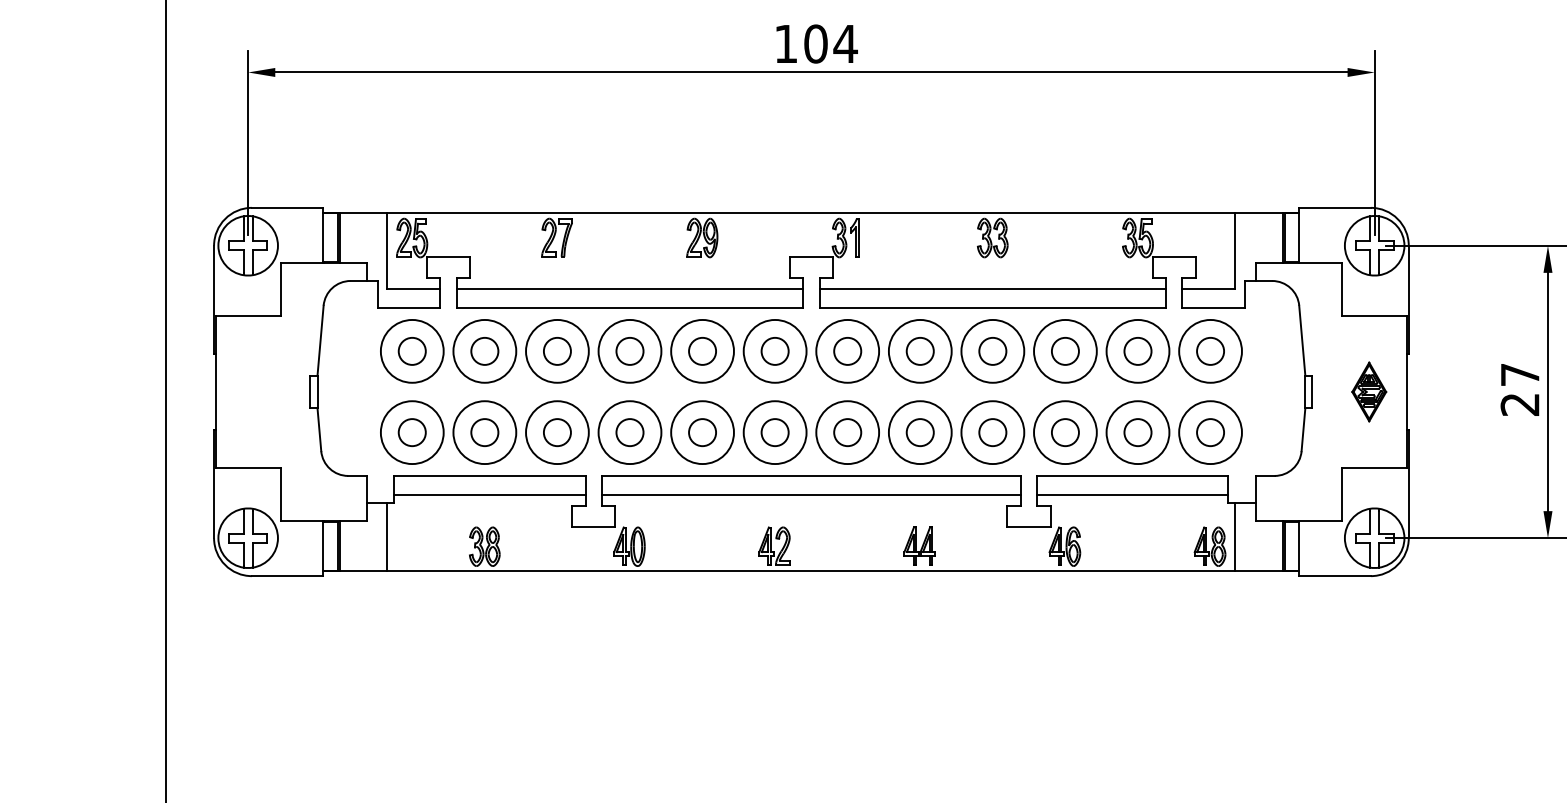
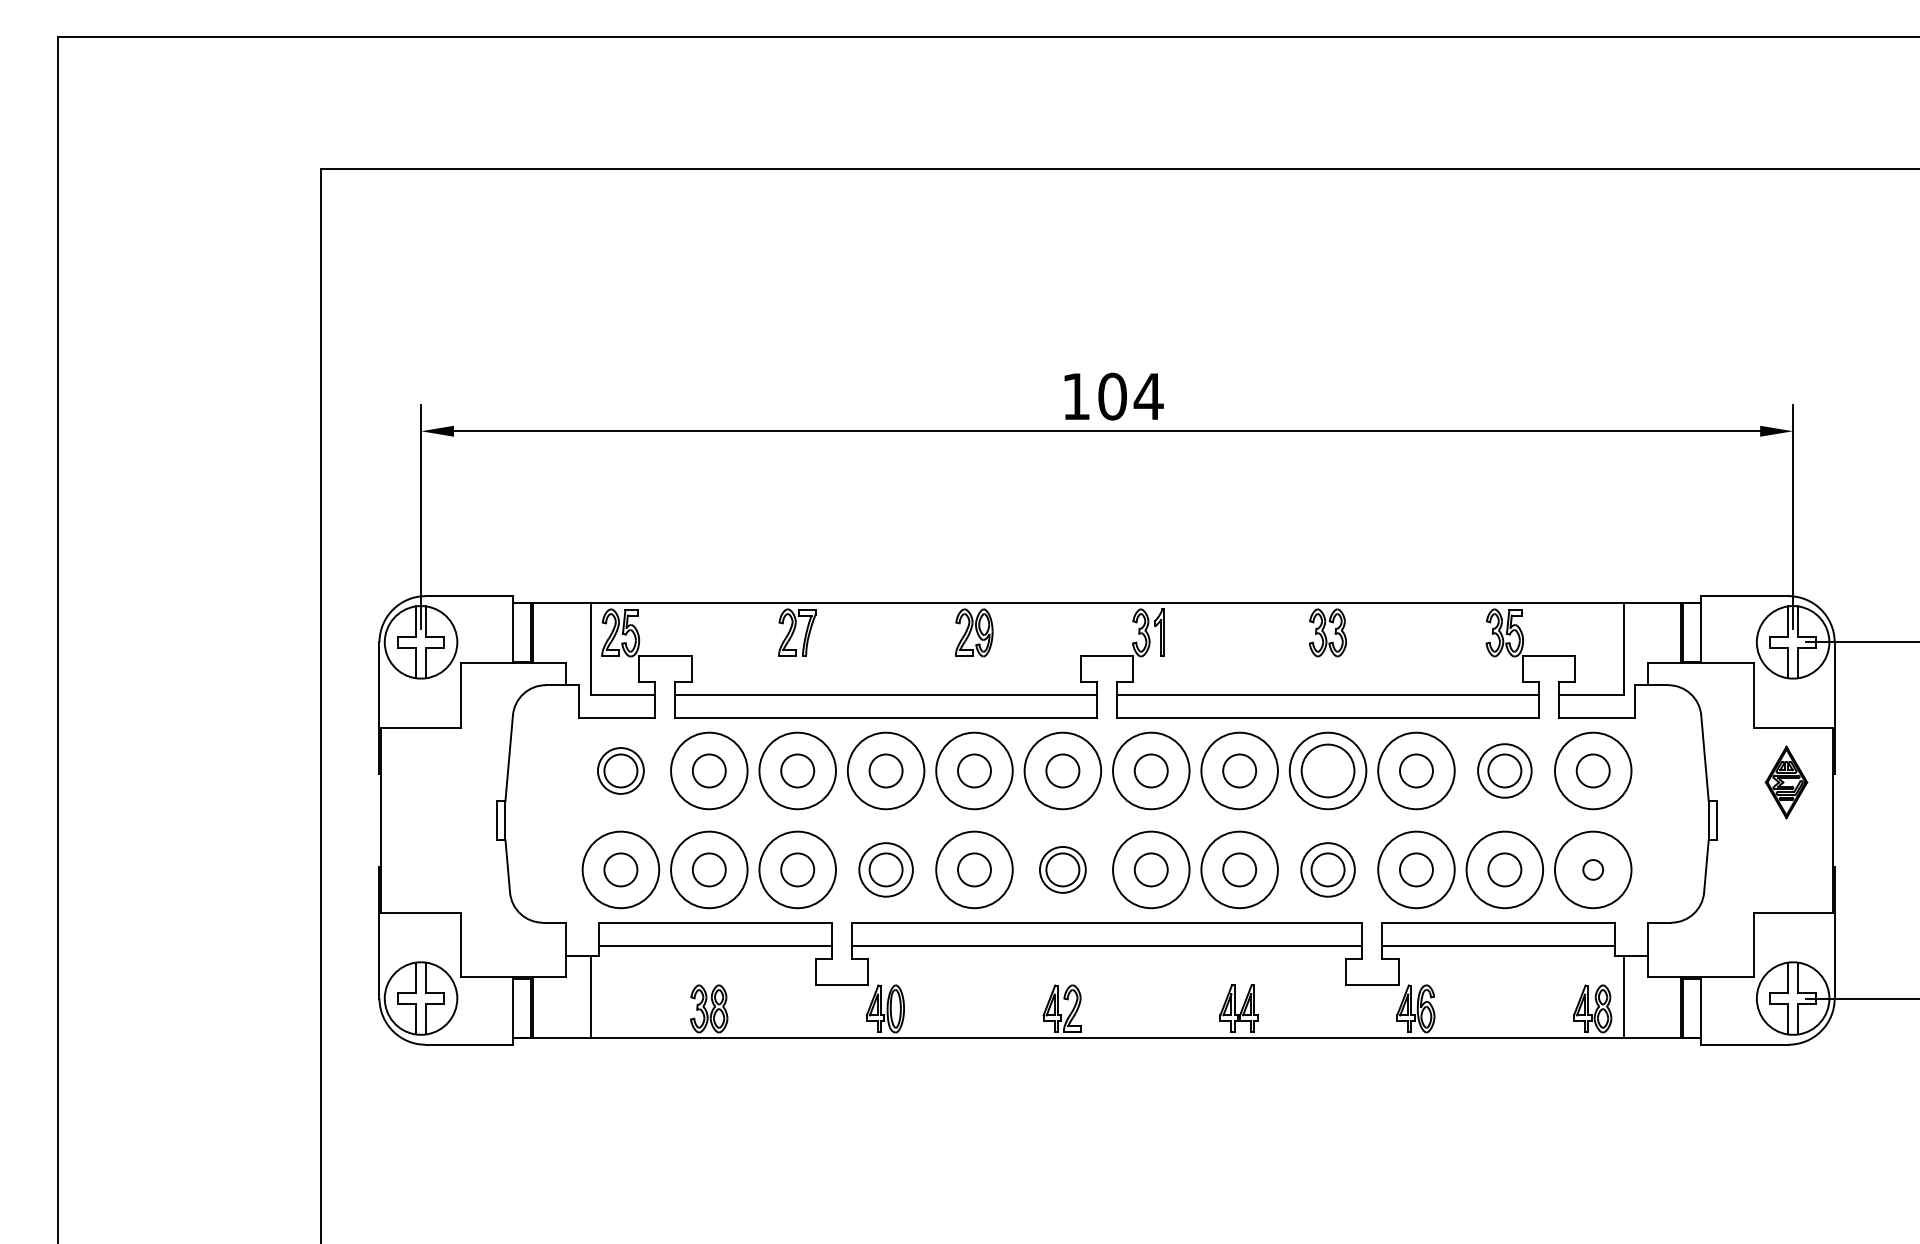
circle: (411, 350) -> (620, 770), size x0.6
circle: (992, 350) -> (1327, 770), size x1.6
circle: (1137, 350) -> (1504, 770), size x0.7
part: (1369, 392) -> (1786, 782), moved
circle: (629, 432) -> (885, 869), size x0.7
circle: (774, 432) -> (1062, 869), size x0.6
circle: (992, 432) -> (1327, 869), size x0.7
circle: (1209, 432) -> (1592, 869), size x0.6

